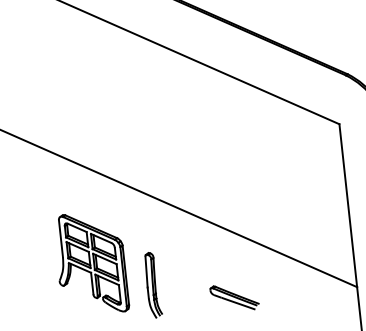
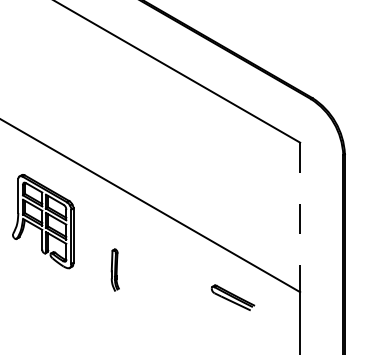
line: (348, 205) -> (300, 217), solid -> dashed
part: (91, 263) -> (43, 221), moved
part: (153, 284) -> (115, 269), size x0.7
part: (234, 297) -> (232, 297), moved

